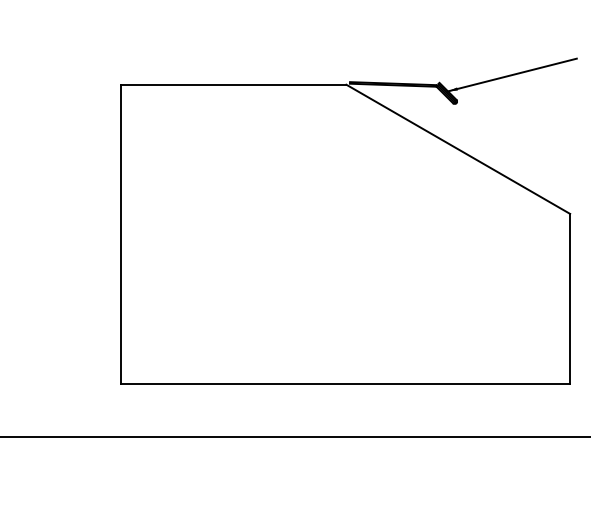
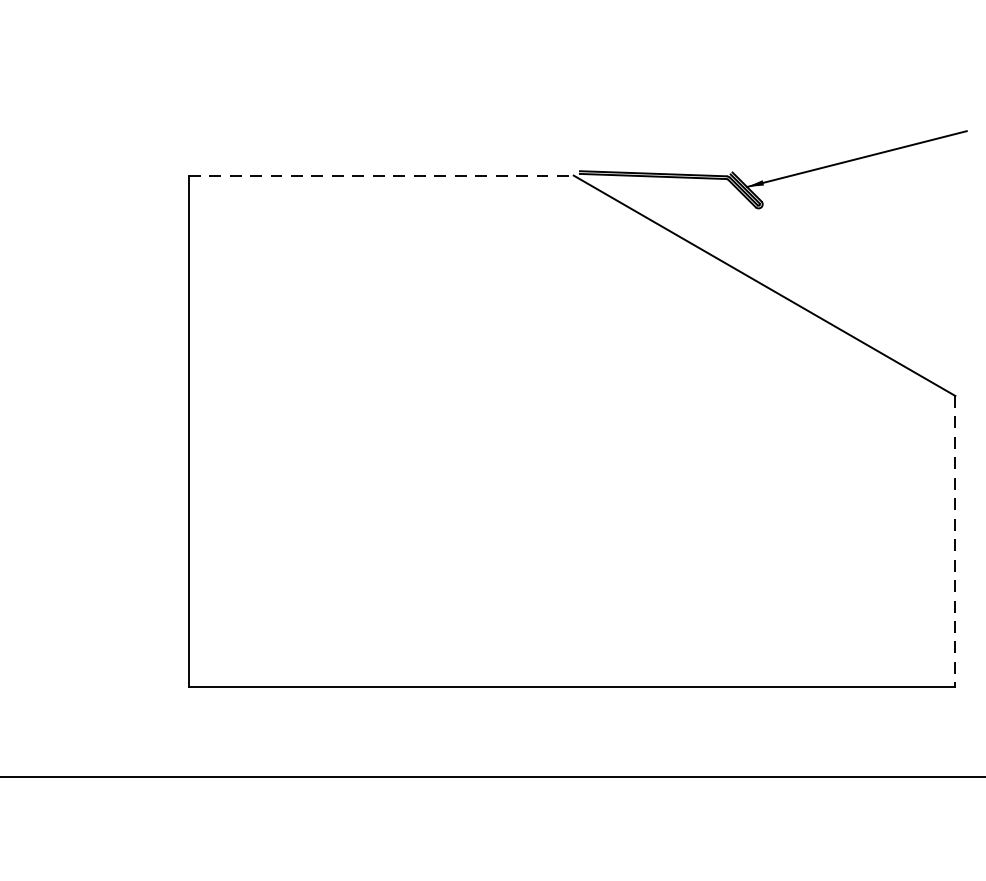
line: (233, 84) -> (381, 175), solid -> dashed
line: (570, 299) -> (956, 541), solid -> dashed

